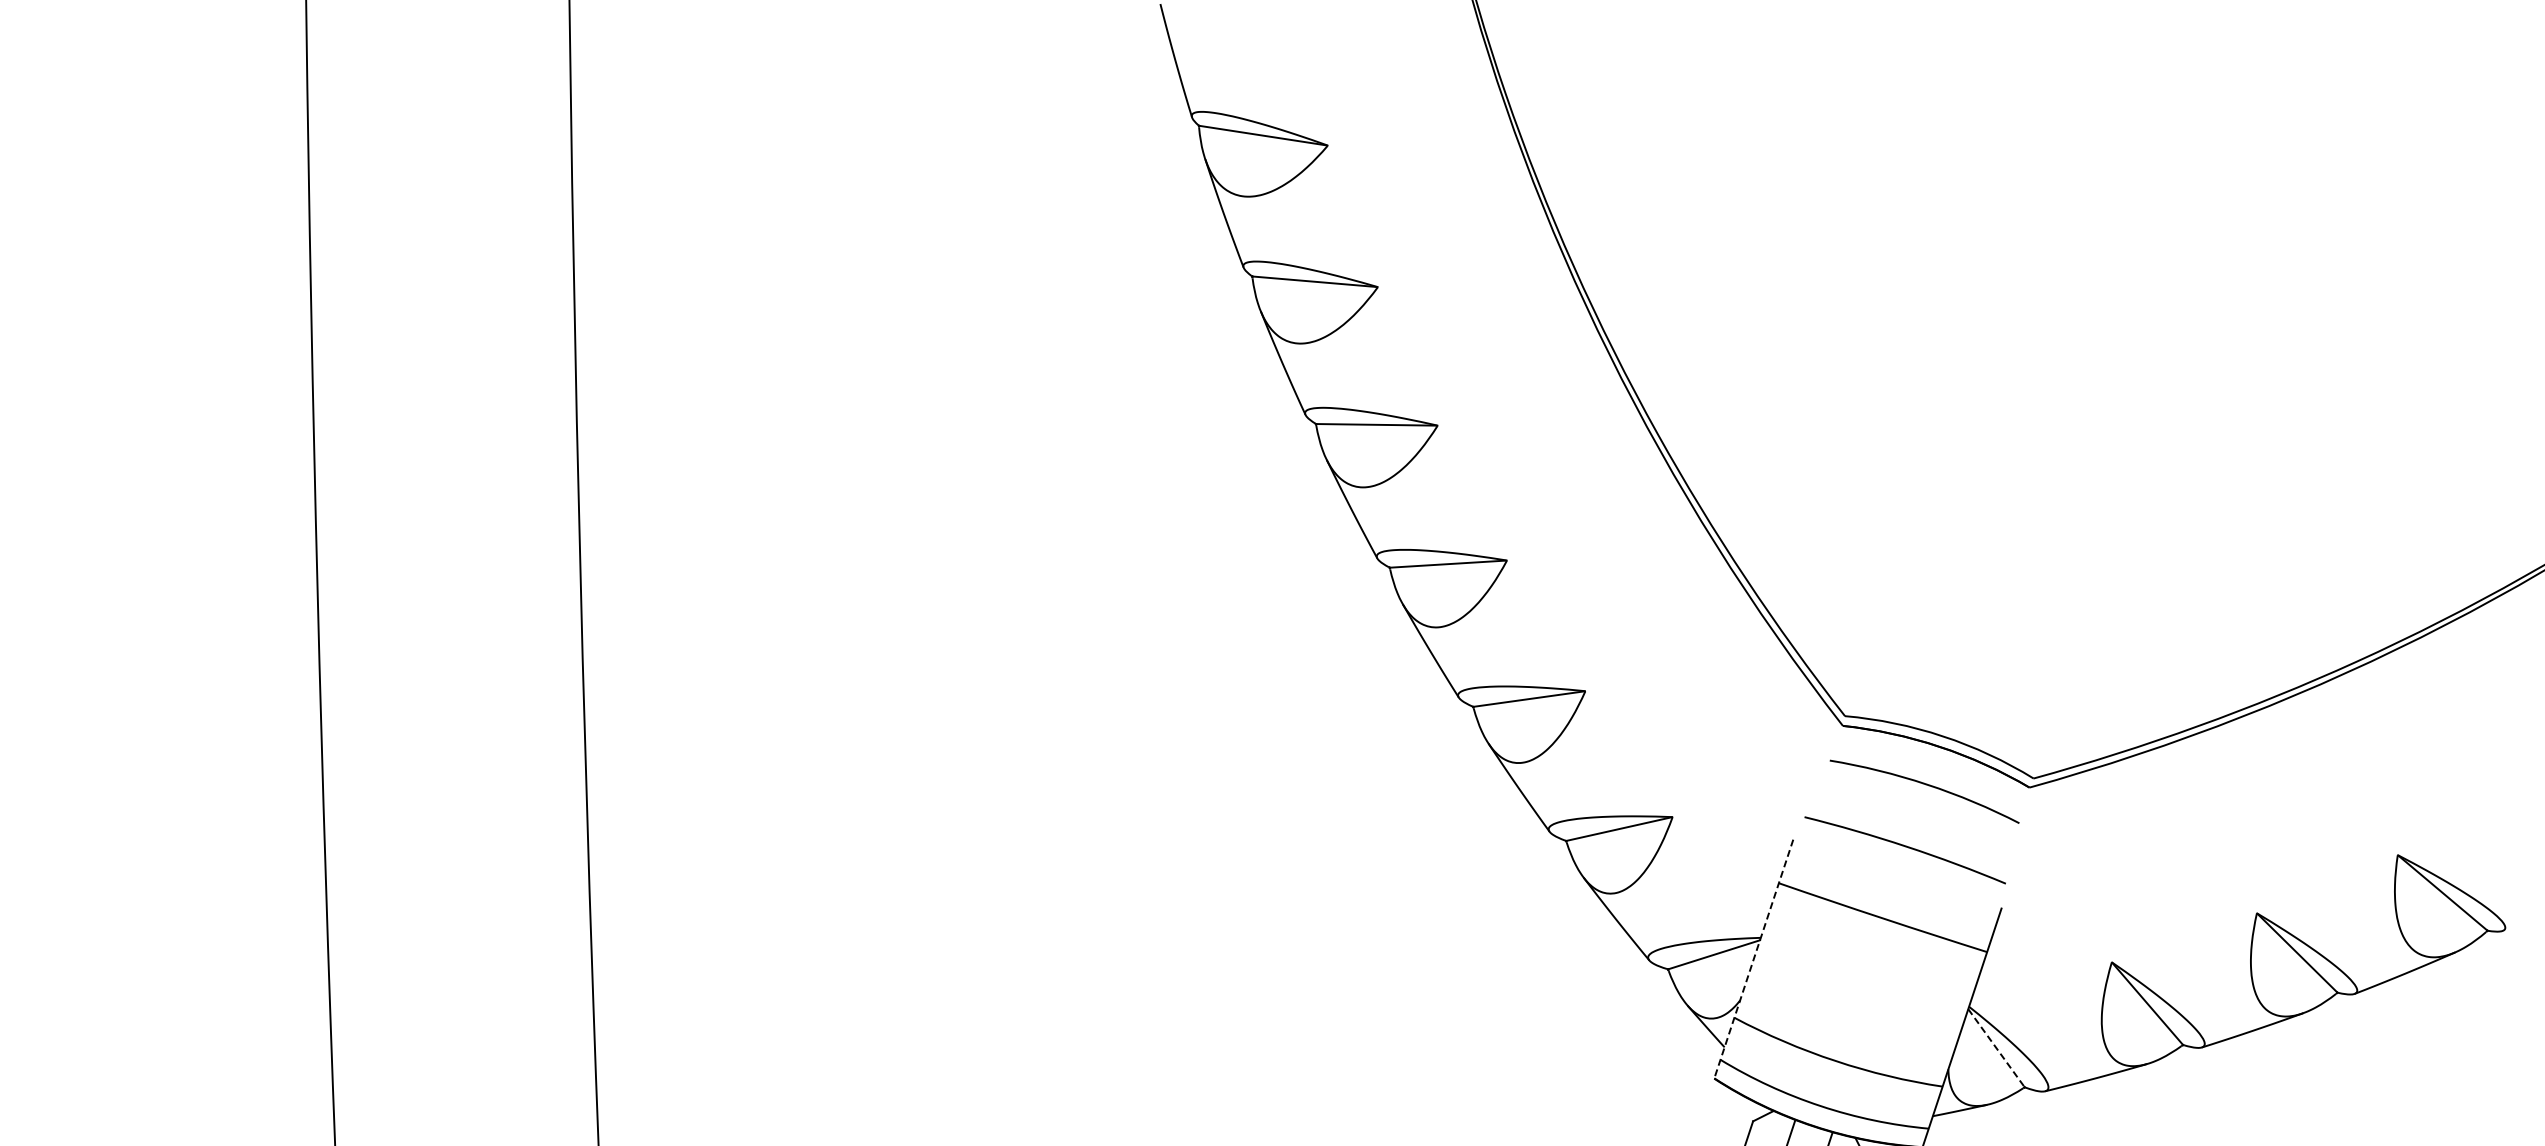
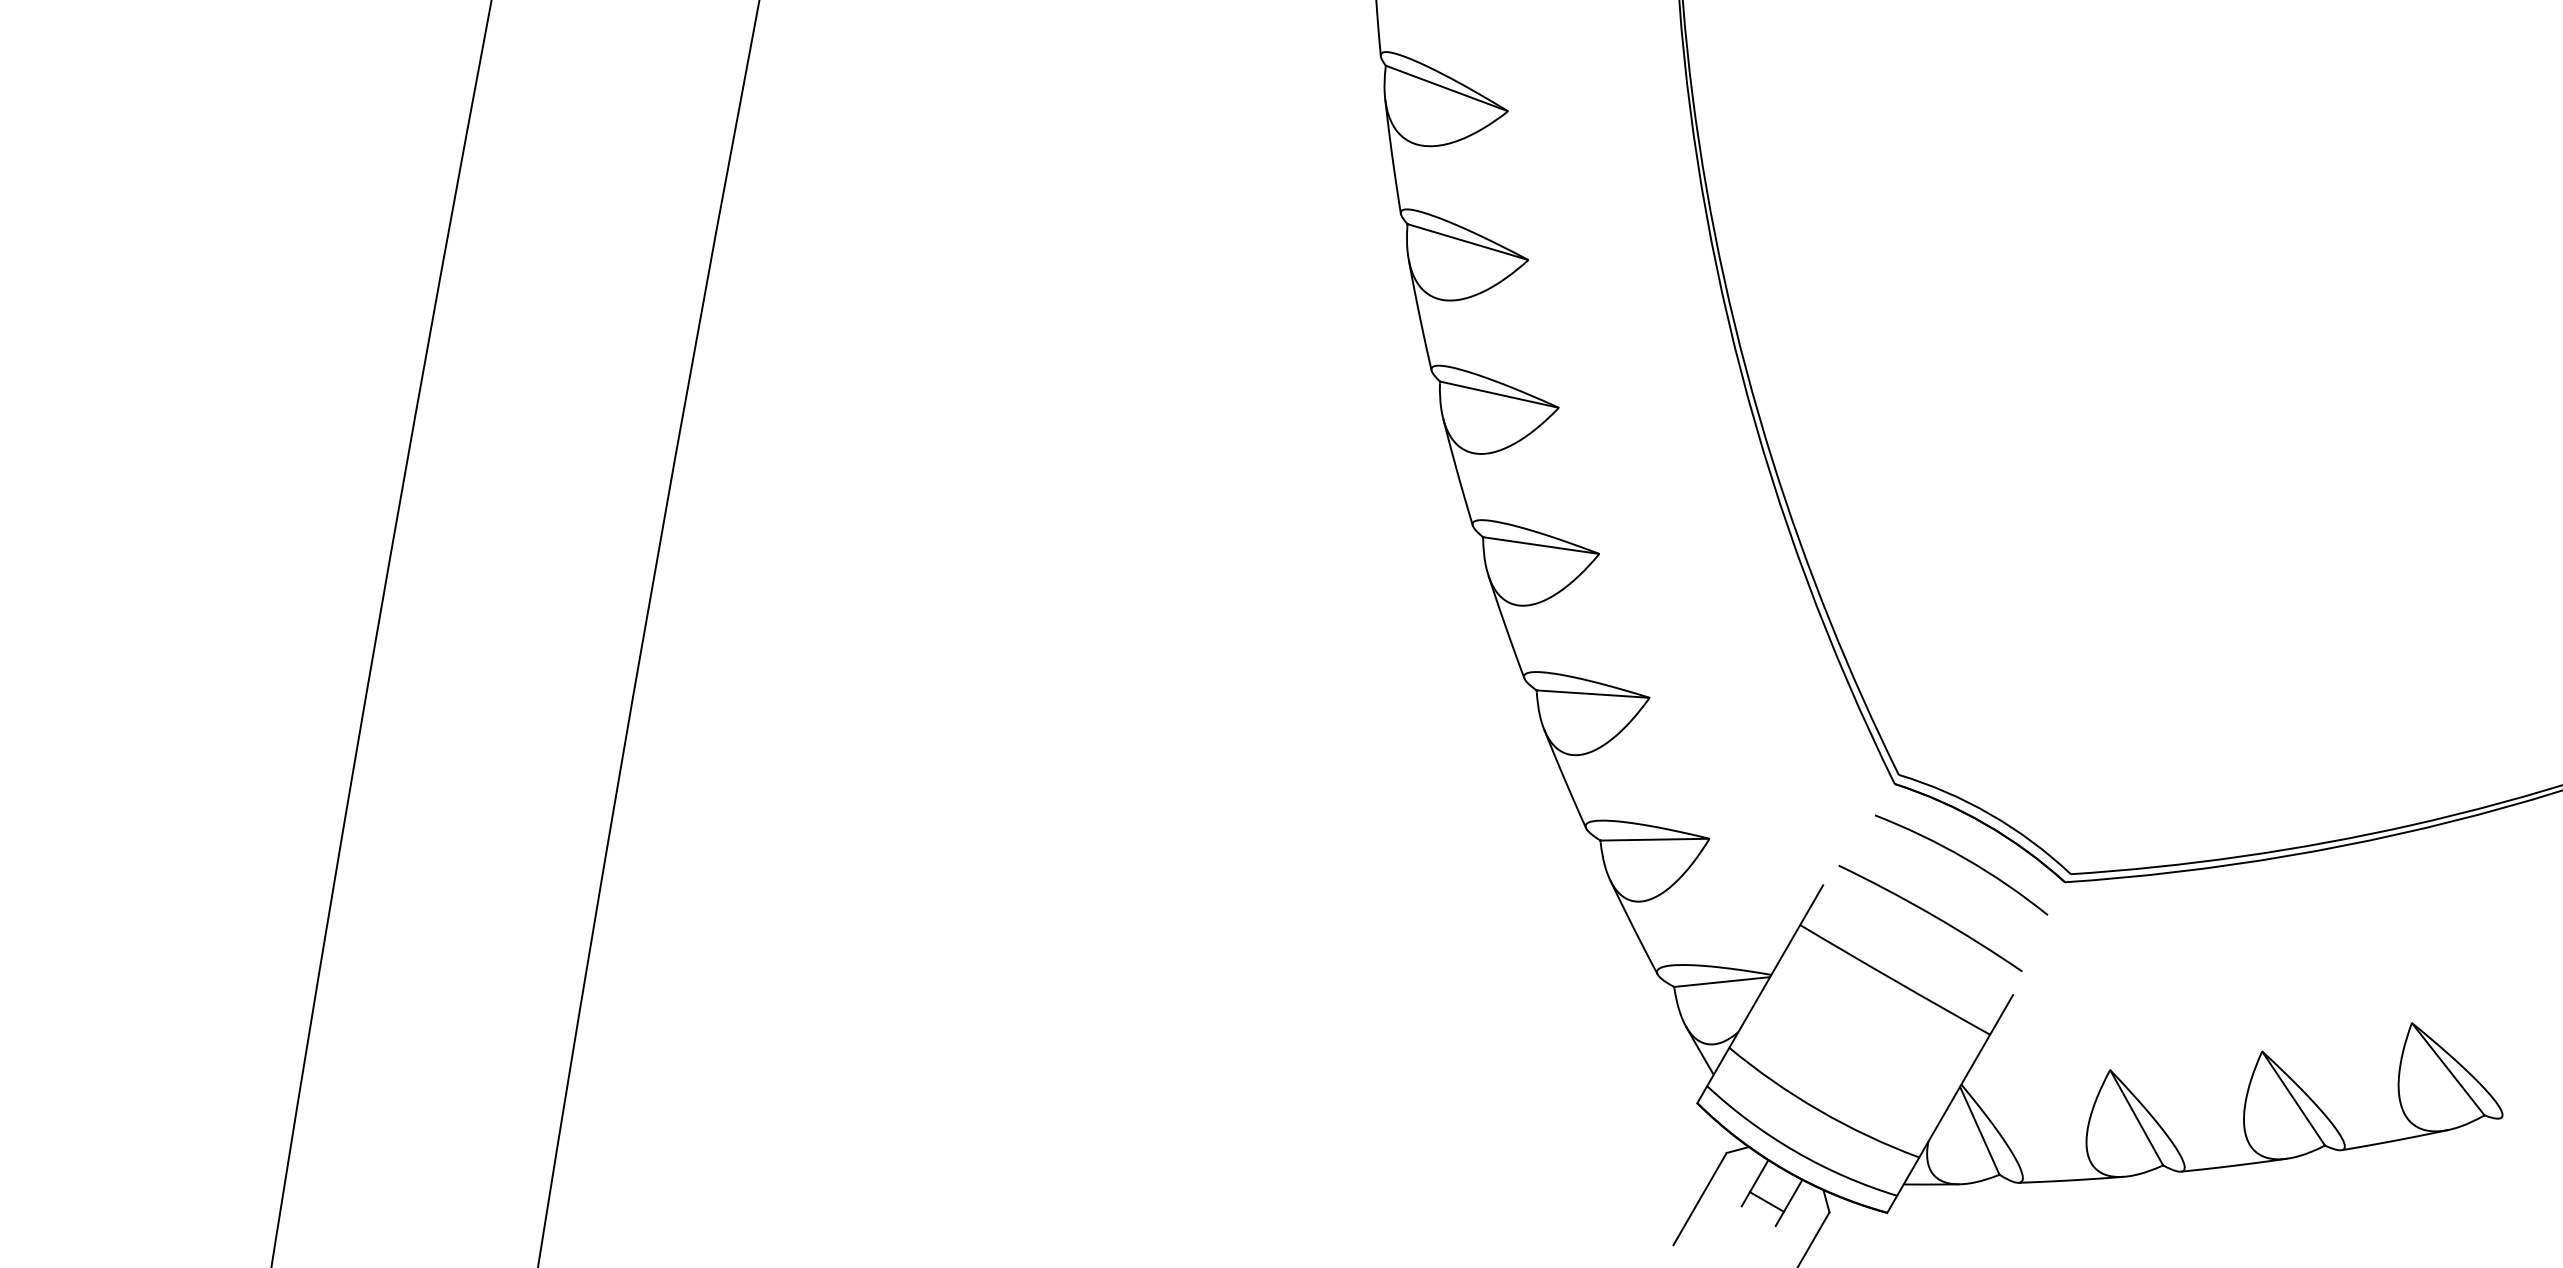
line: (1754, 959) -> (1760, 994), dashed -> solid
line: (1996, 1048) -> (1979, 1131), dashed -> solid

